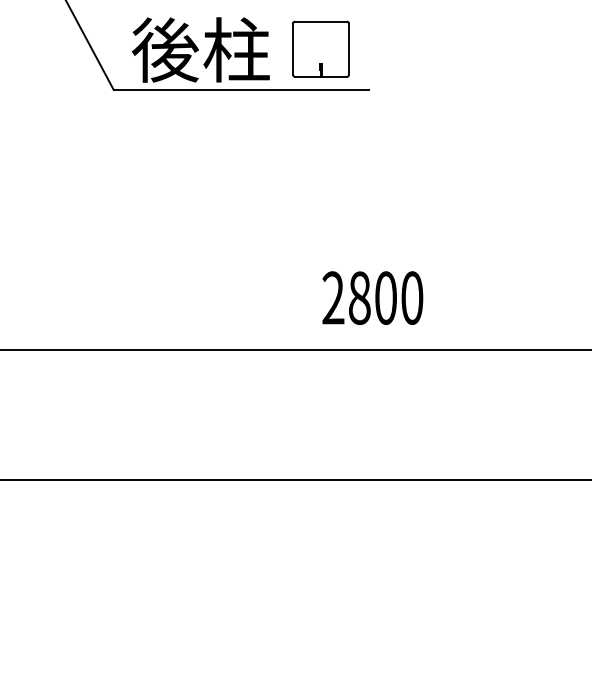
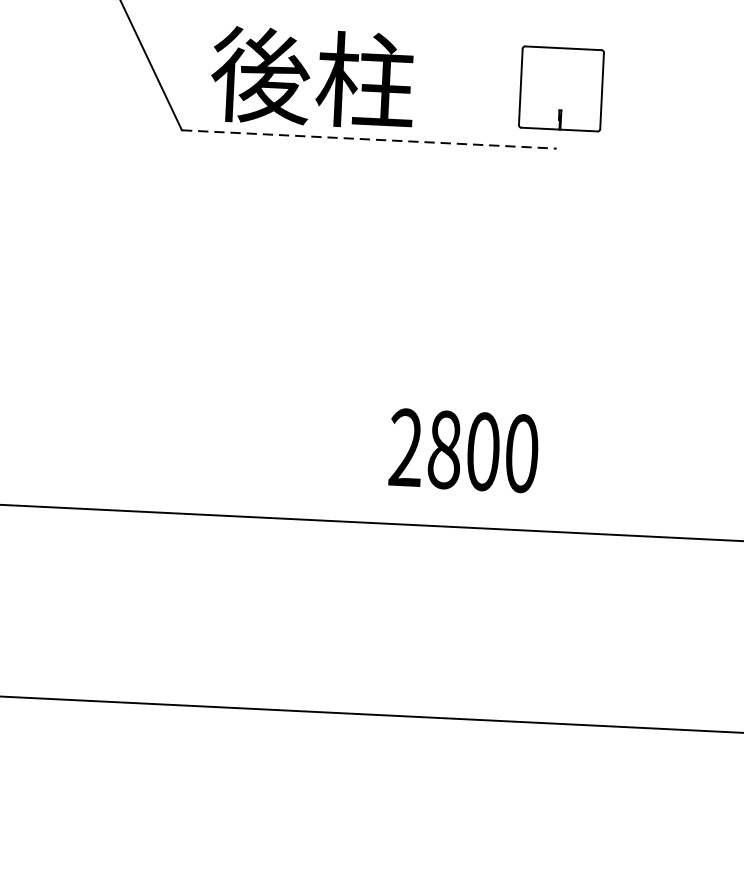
part: (320, 48) -> (560, 87), moved
line: (241, 89) -> (369, 138), solid -> dashed
text: (372, 297) -> (463, 449), moved

